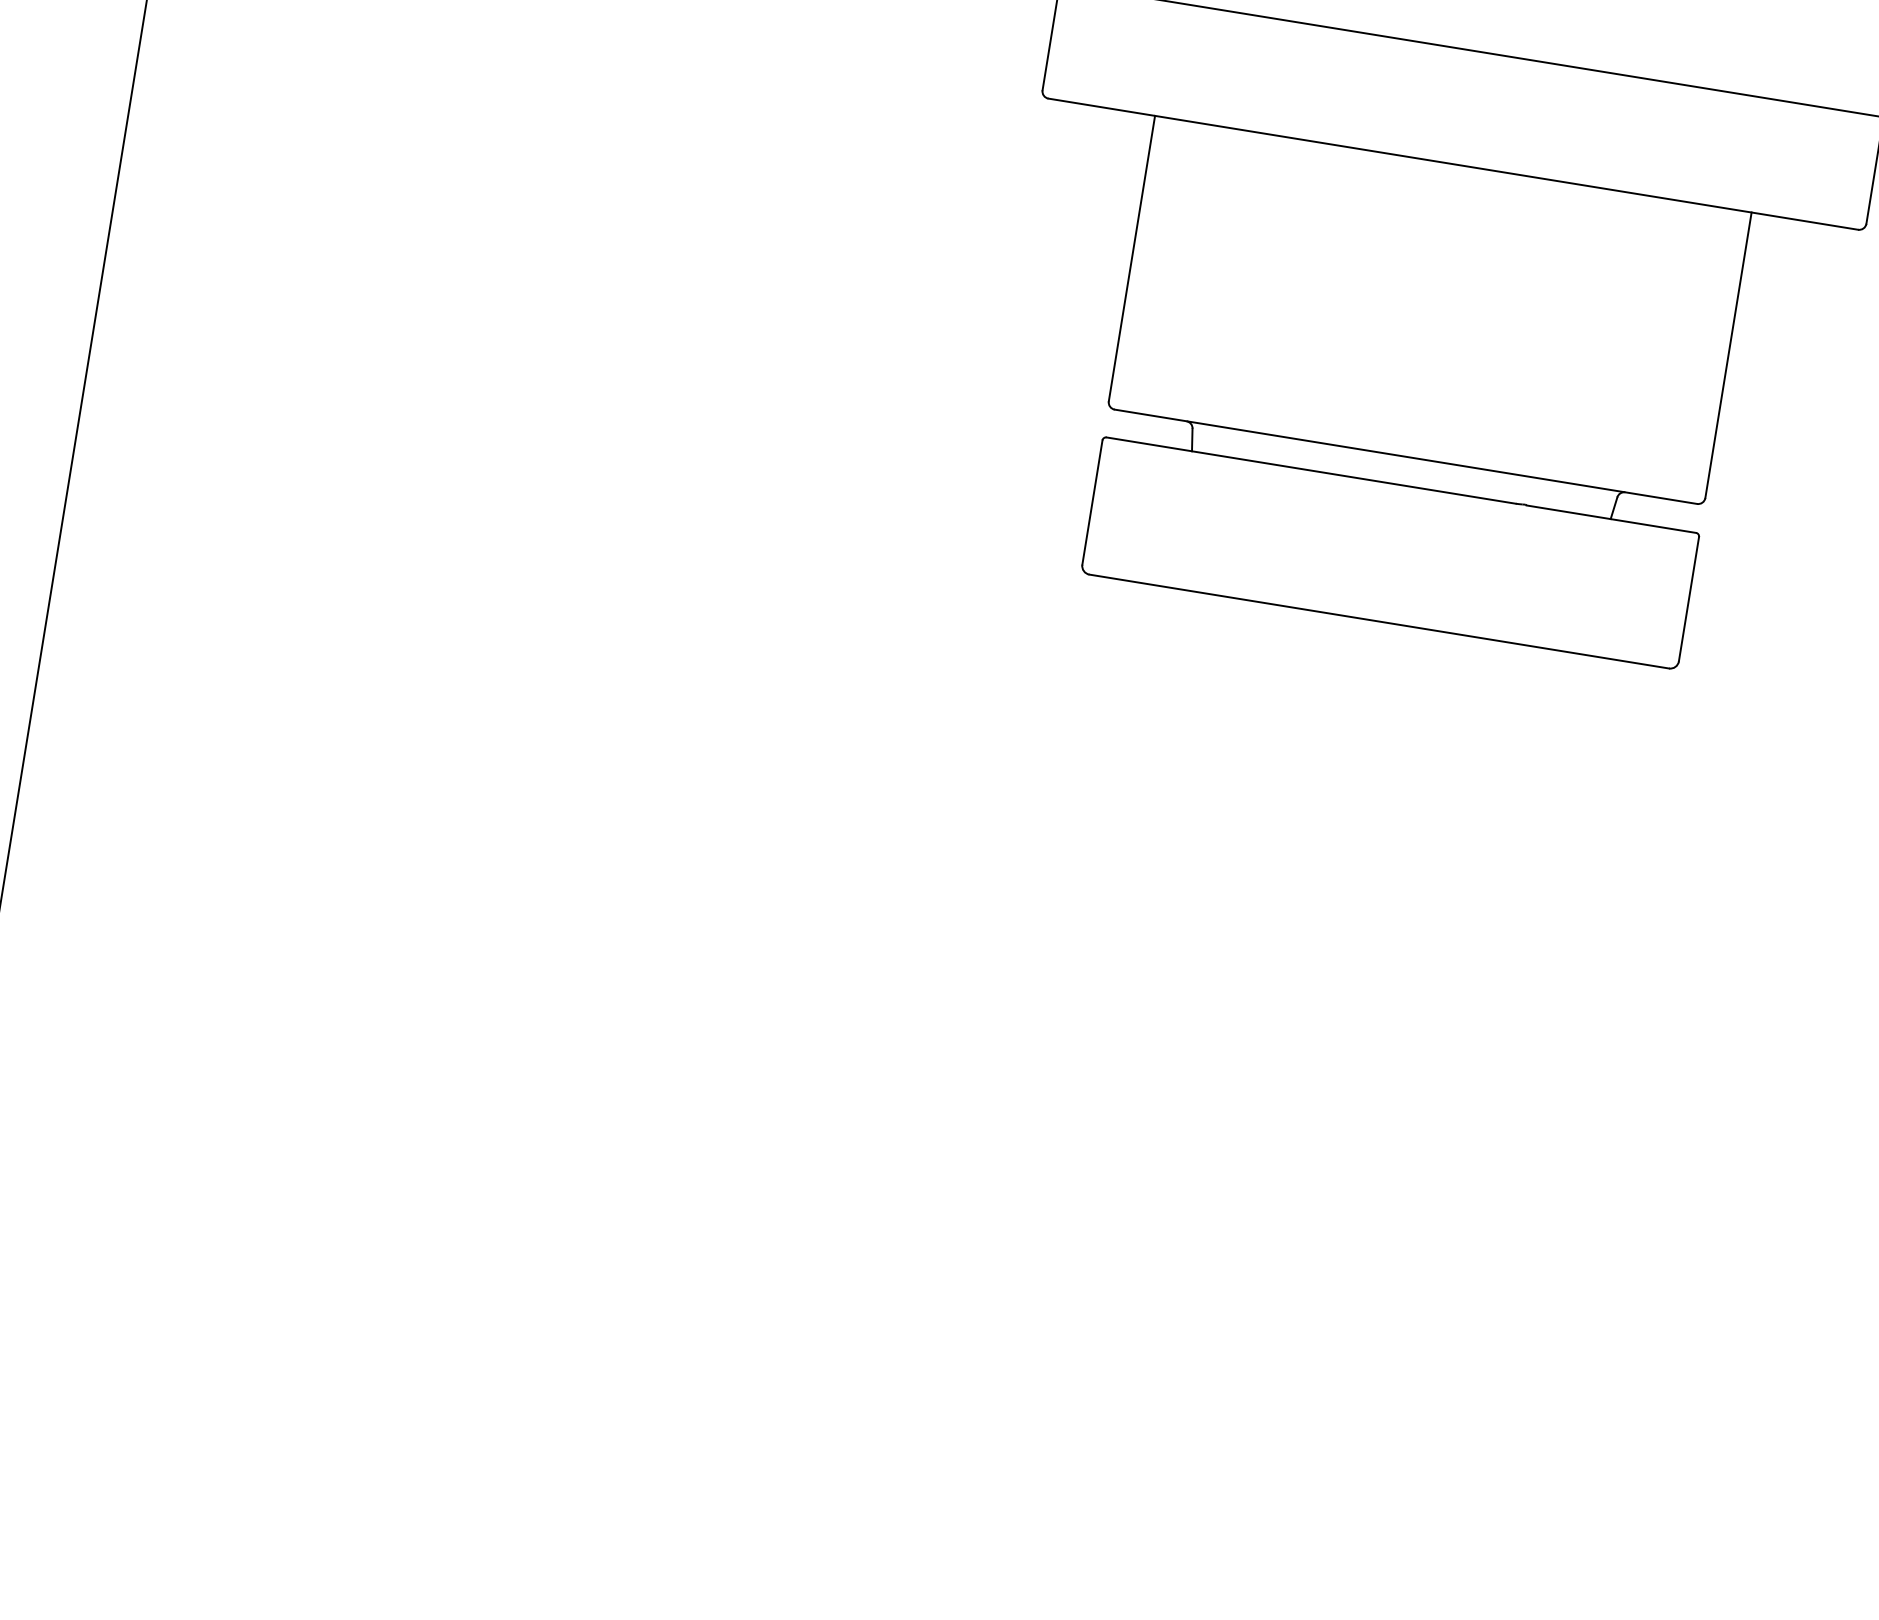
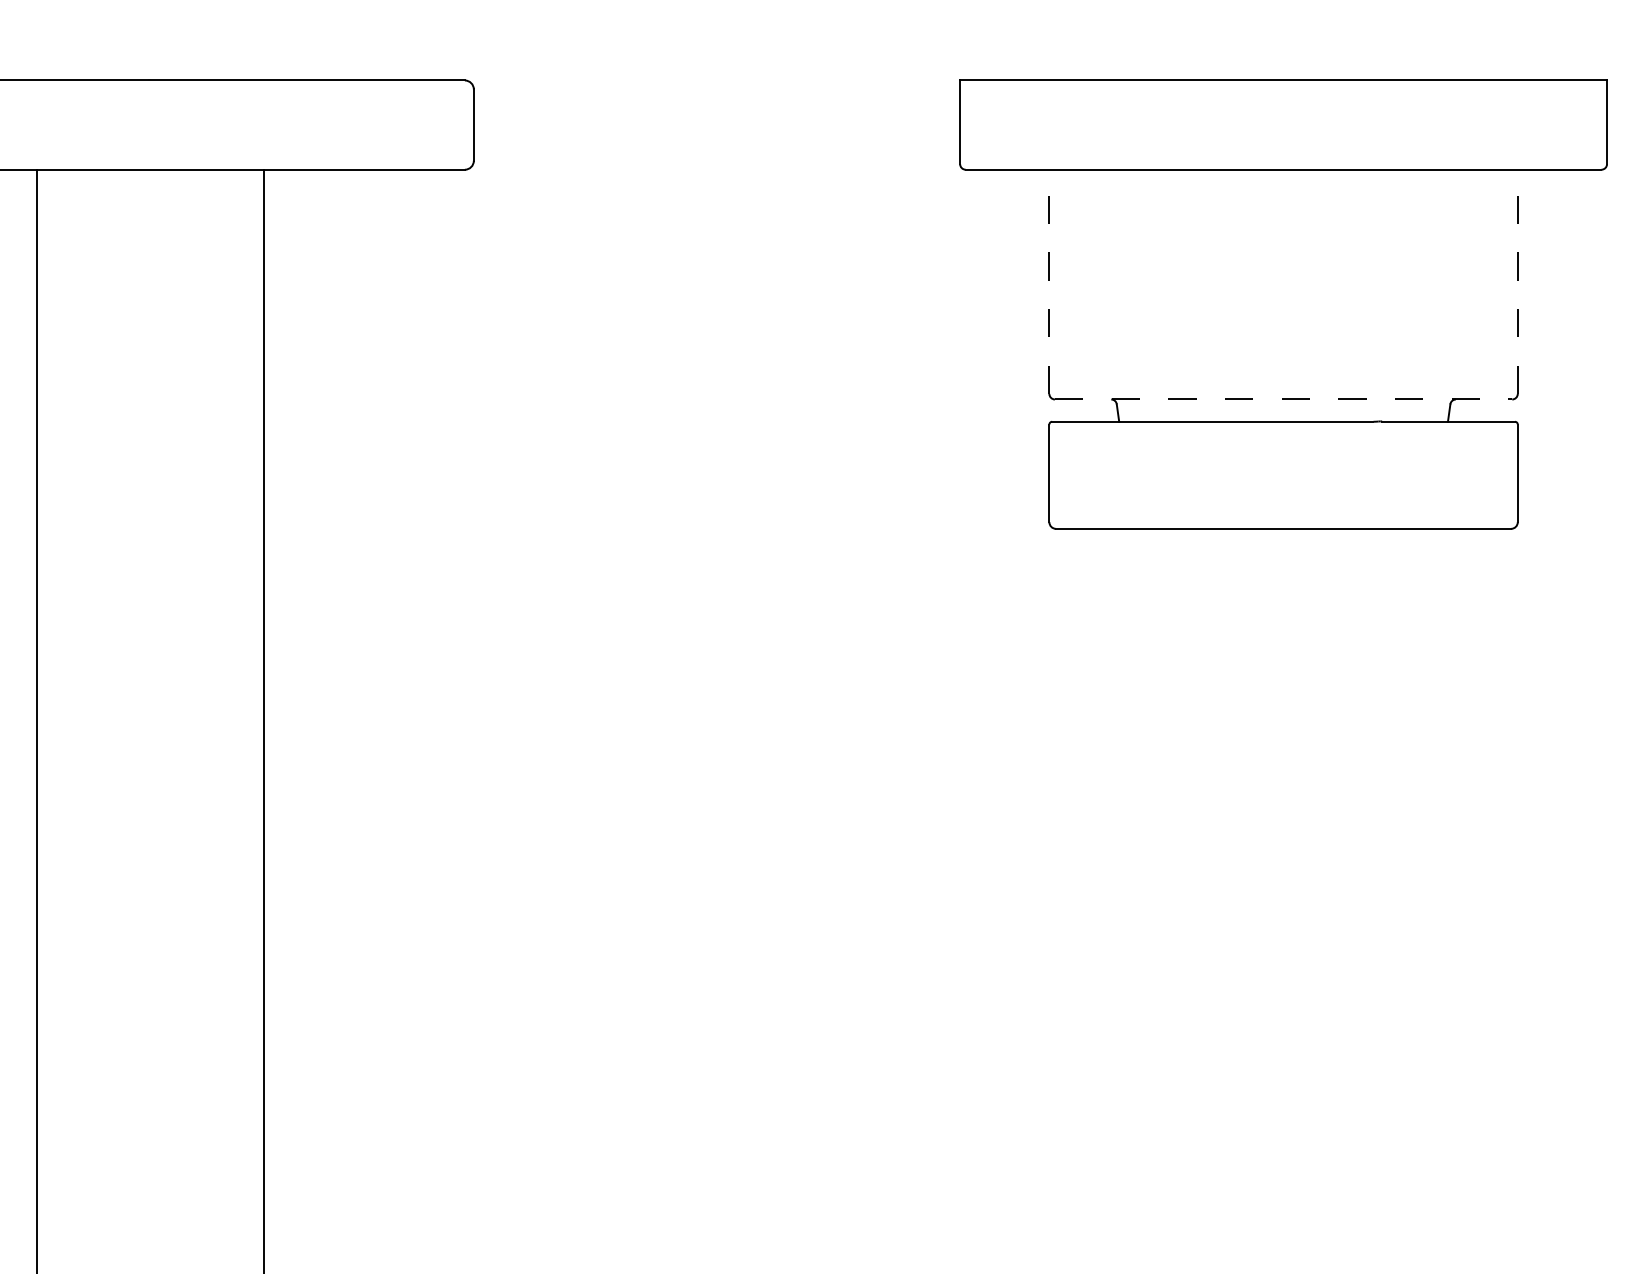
line: (1132, 258) -> (1049, 281), solid -> dashed
line: (1728, 354) -> (1517, 281), solid -> dashed
line: (1405, 456) -> (1283, 399), solid -> dashed

